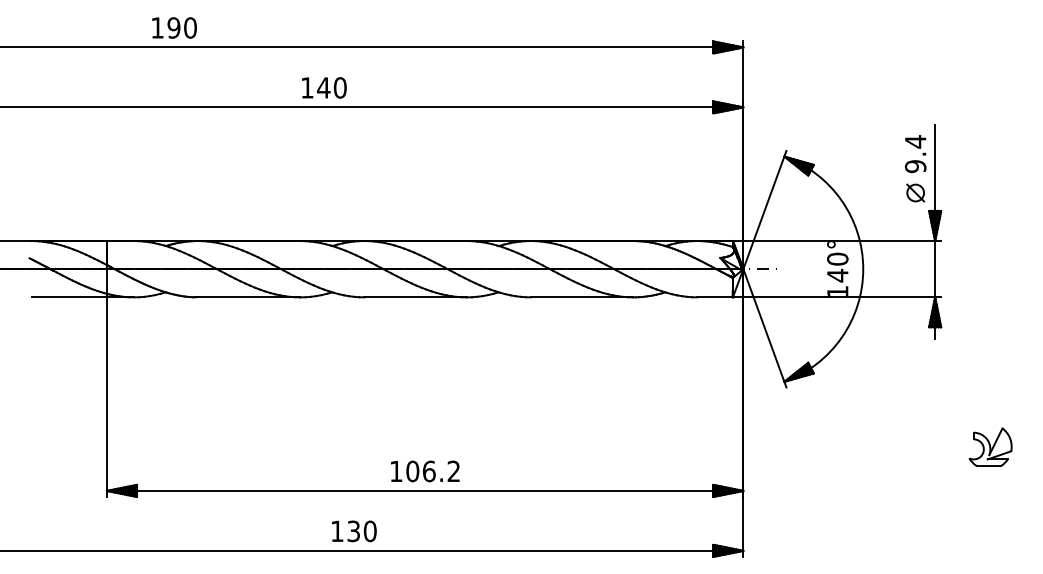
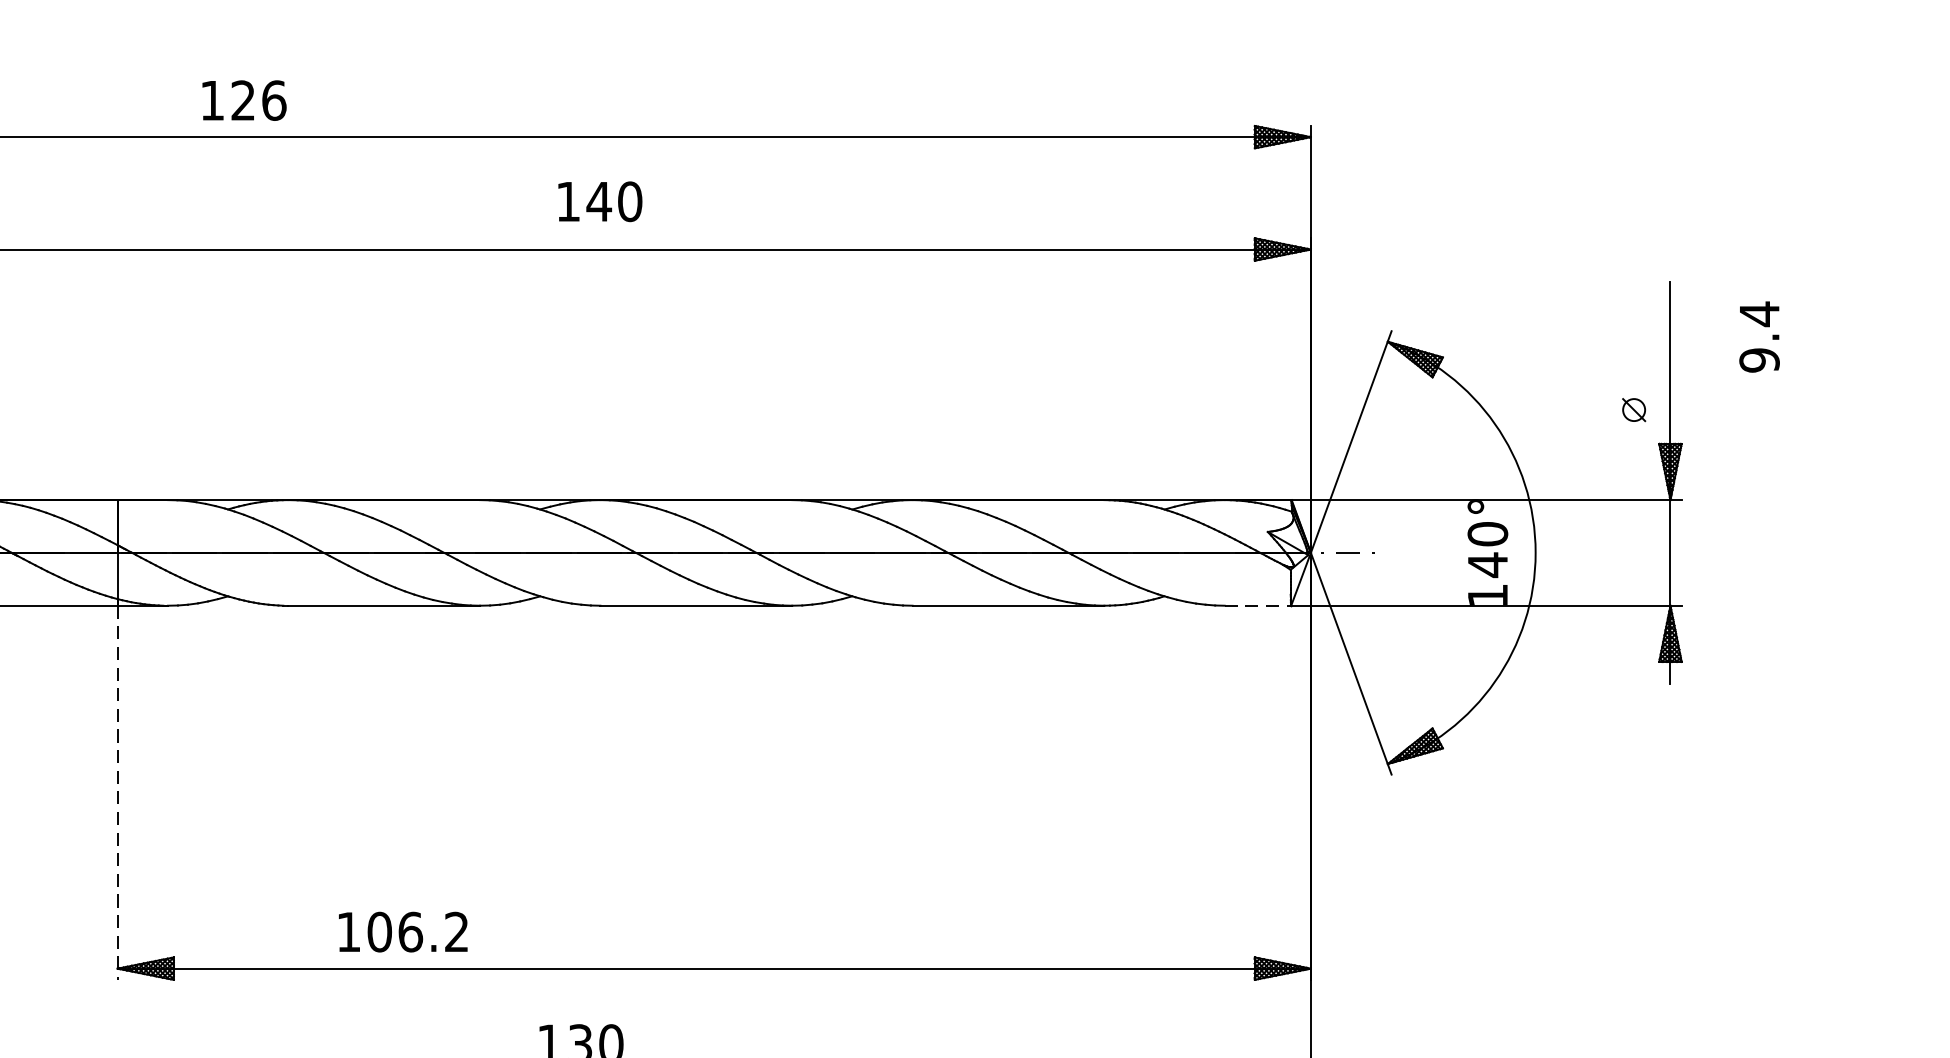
text: (182, 27) -> (259, 99), 190 -> 126
text: (324, 87) -> (600, 200), moved
text: (915, 153) -> (1759, 335), moved
part: (915, 192) -> (1633, 409), size x0.7
line: (715, 297) -> (1258, 605), solid -> dashed
line: (106, 397) -> (116, 793), solid -> dashed
part: (990, 446) -> (1774, 885), removed
text: (425, 471) -> (403, 932), moved

